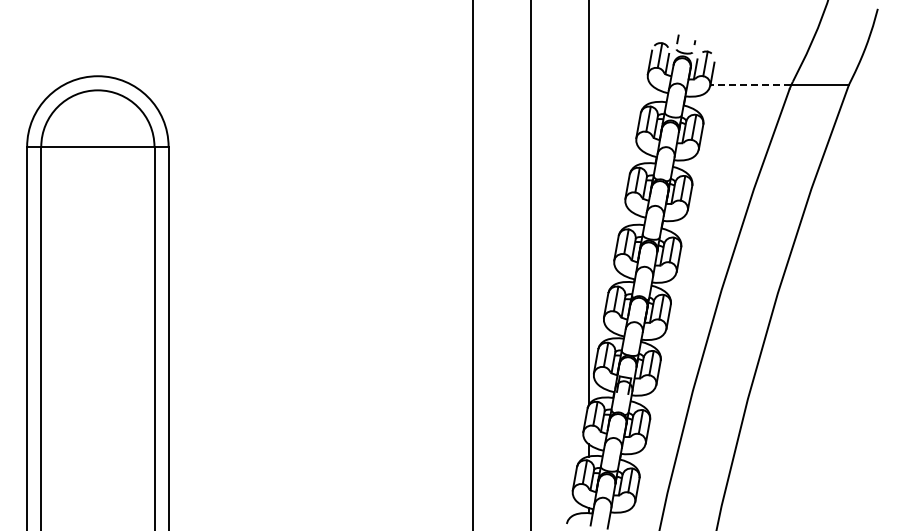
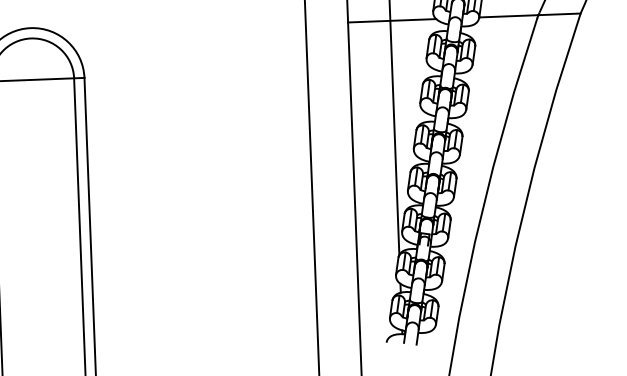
line: (591, 85) -> (392, 21), added
line: (750, 85) -> (508, 16), dashed -> solid

